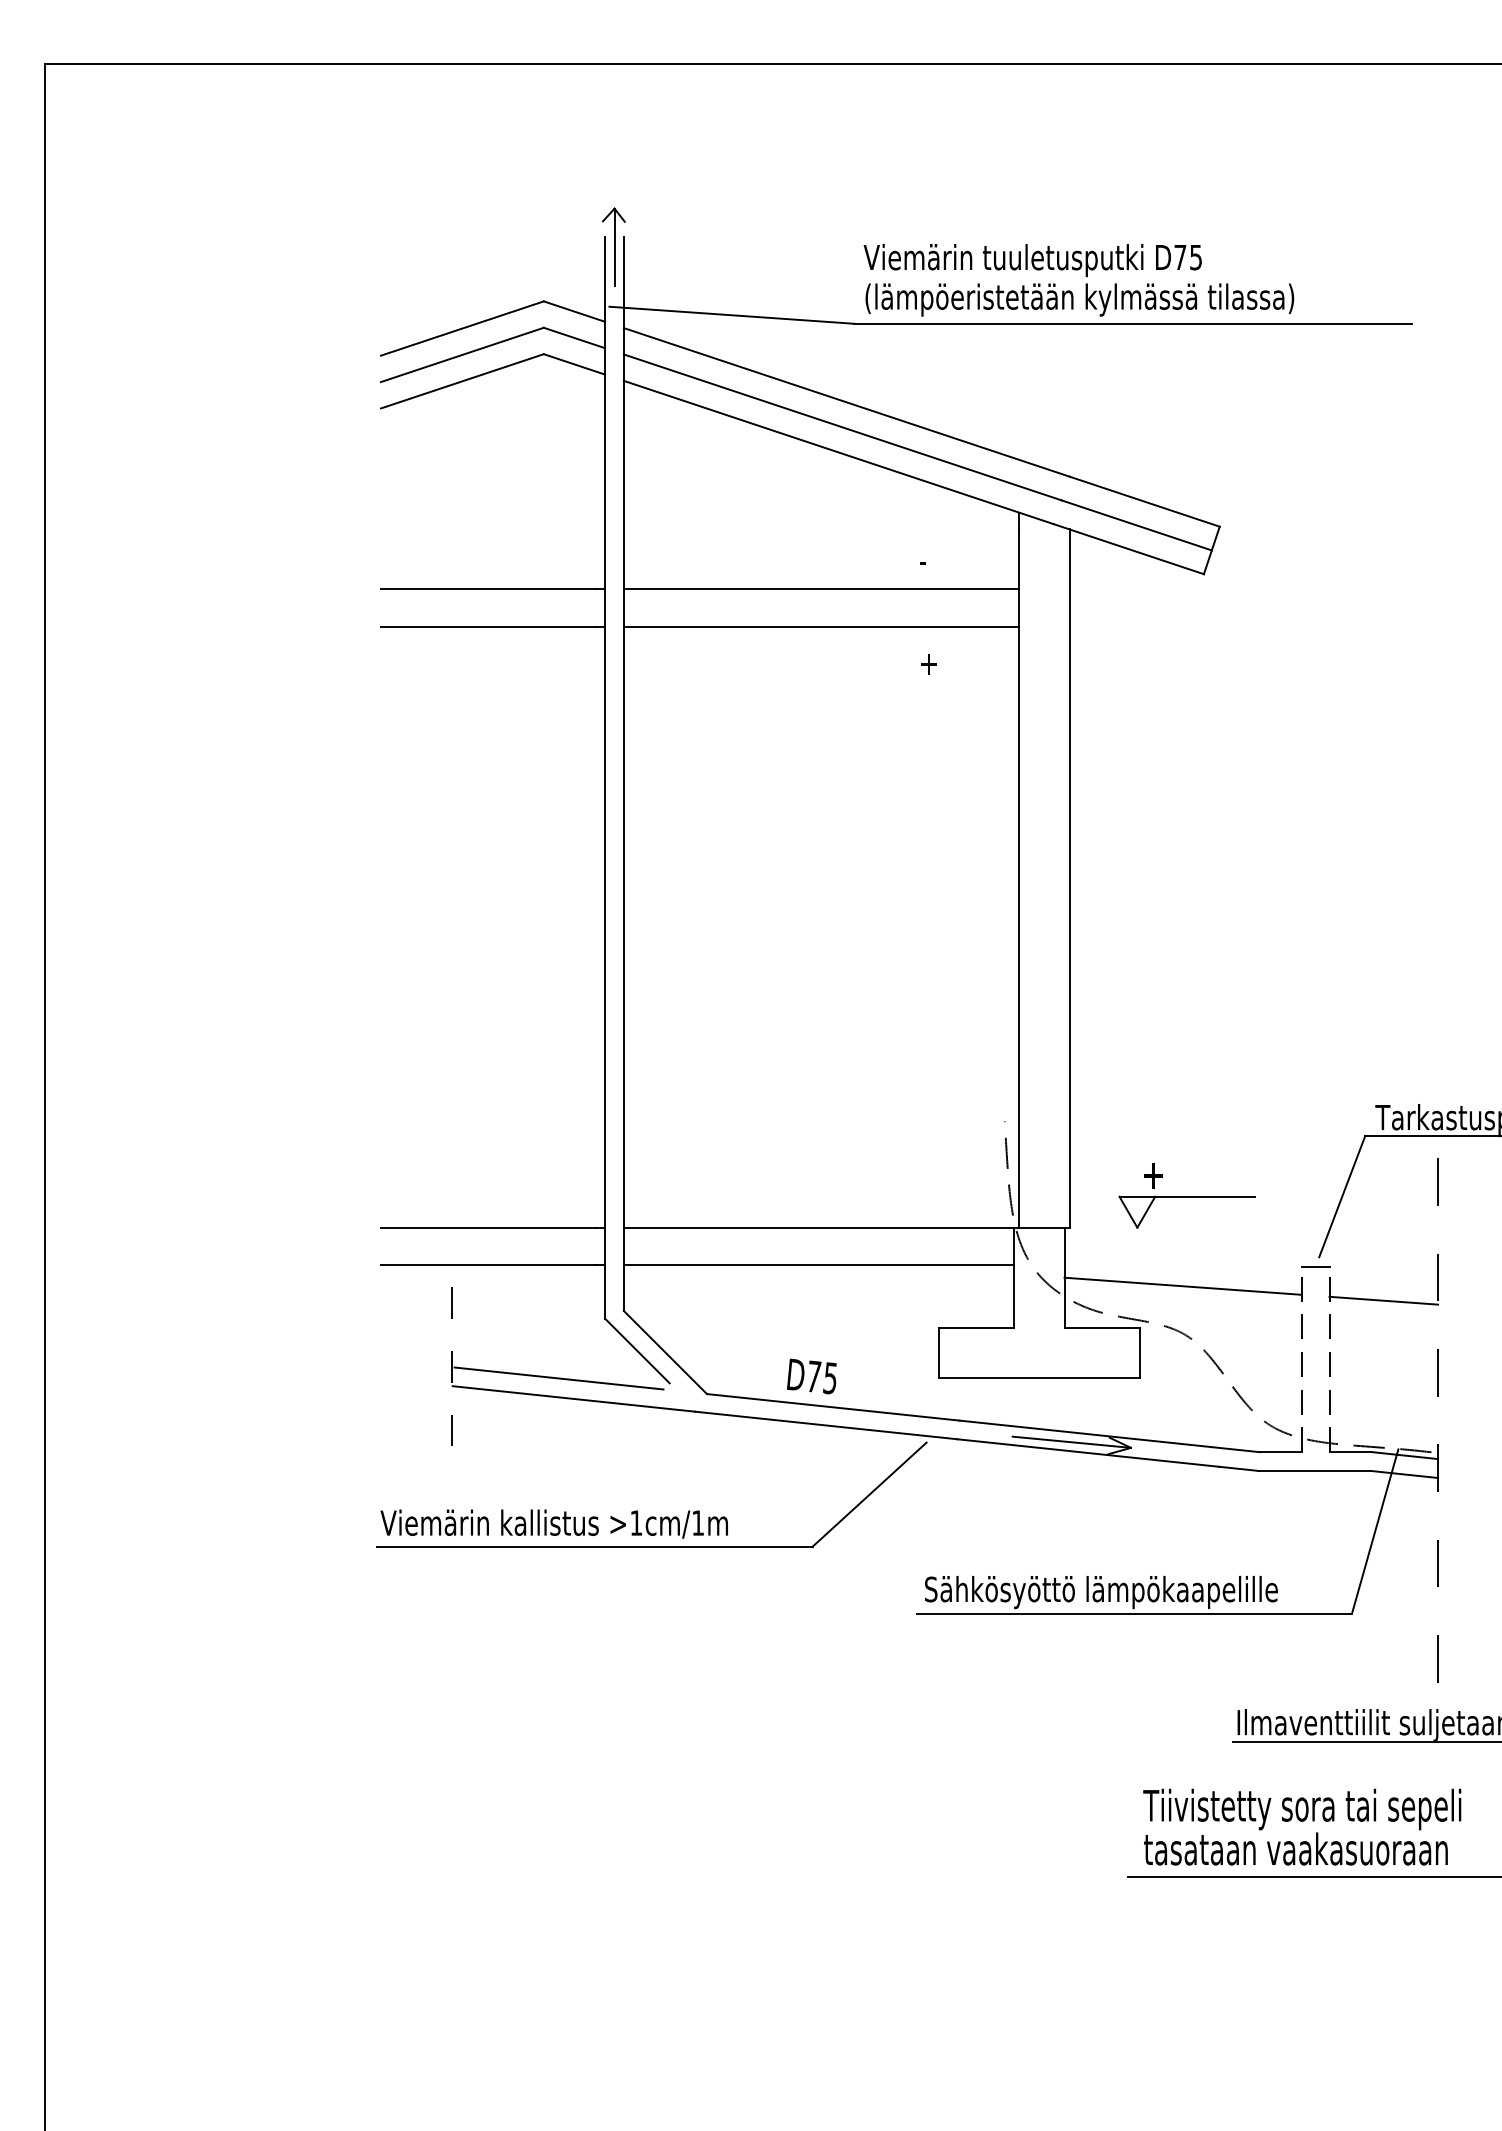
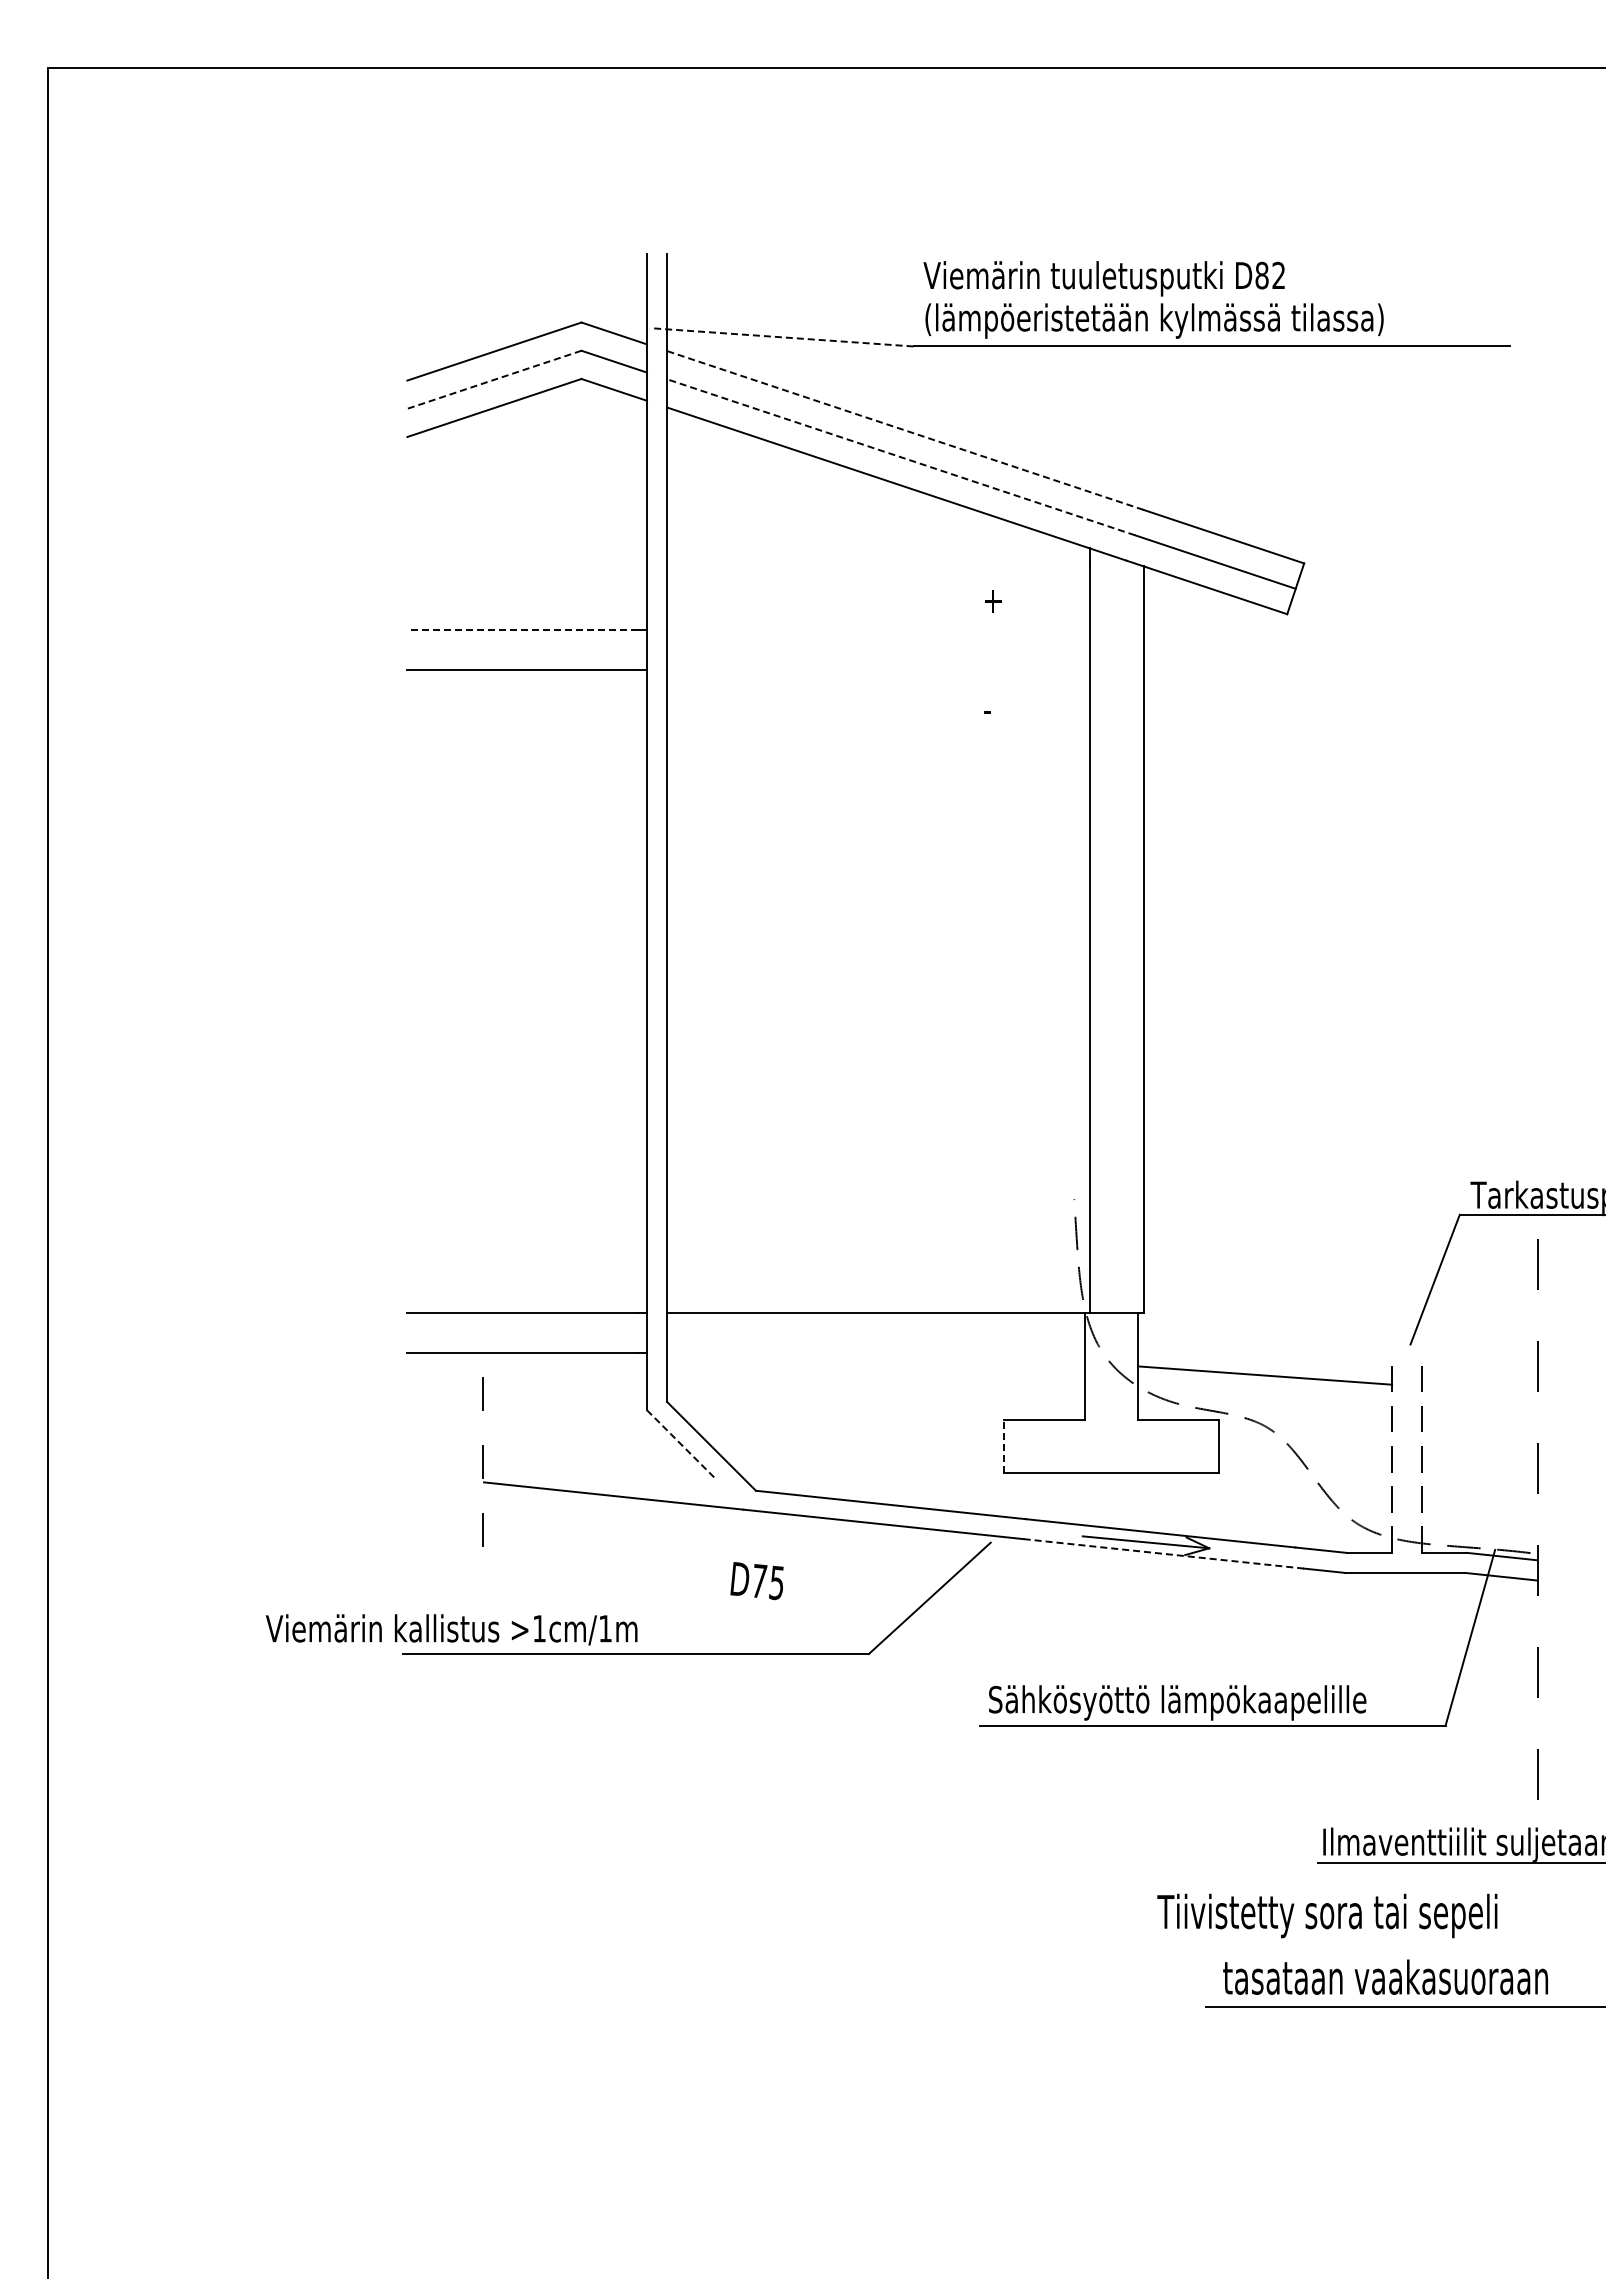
part: (613, 247) -> (656, 264), removed
text: (1187, 257) -> (1269, 275), D75 -> D82
line: (731, 315) -> (782, 337), solid -> dashed
line: (462, 354) -> (494, 379), solid -> dashed
line: (845, 402) -> (904, 430), solid -> dashed
line: (843, 427) -> (901, 457), solid -> dashed
text: (928, 562) -> (992, 601), - -> +
line: (488, 589) -> (522, 630), solid -> dashed
line: (821, 589) -> (878, 630), removed
line: (821, 626) -> (878, 670), removed
text: (928, 664) -> (992, 710), + -> -
part: (1187, 1195) -> (1269, 1278), removed
line: (818, 1265) -> (875, 1353), removed
line: (1315, 1267) -> (1406, 1355), removed
line: (1383, 1300) -> (1479, 1390), removed
line: (637, 1350) -> (681, 1444), solid -> dashed
line: (939, 1352) -> (1004, 1446), solid -> dashed
text: (811, 1376) -> (756, 1581), moved
line: (558, 1377) -> (597, 1473), removed
line: (1088, 1452) -> (1163, 1553), solid -> dashed
text: (554, 1523) -> (451, 1629), moved
text: (1302, 1809) -> (1327, 1915), moved

